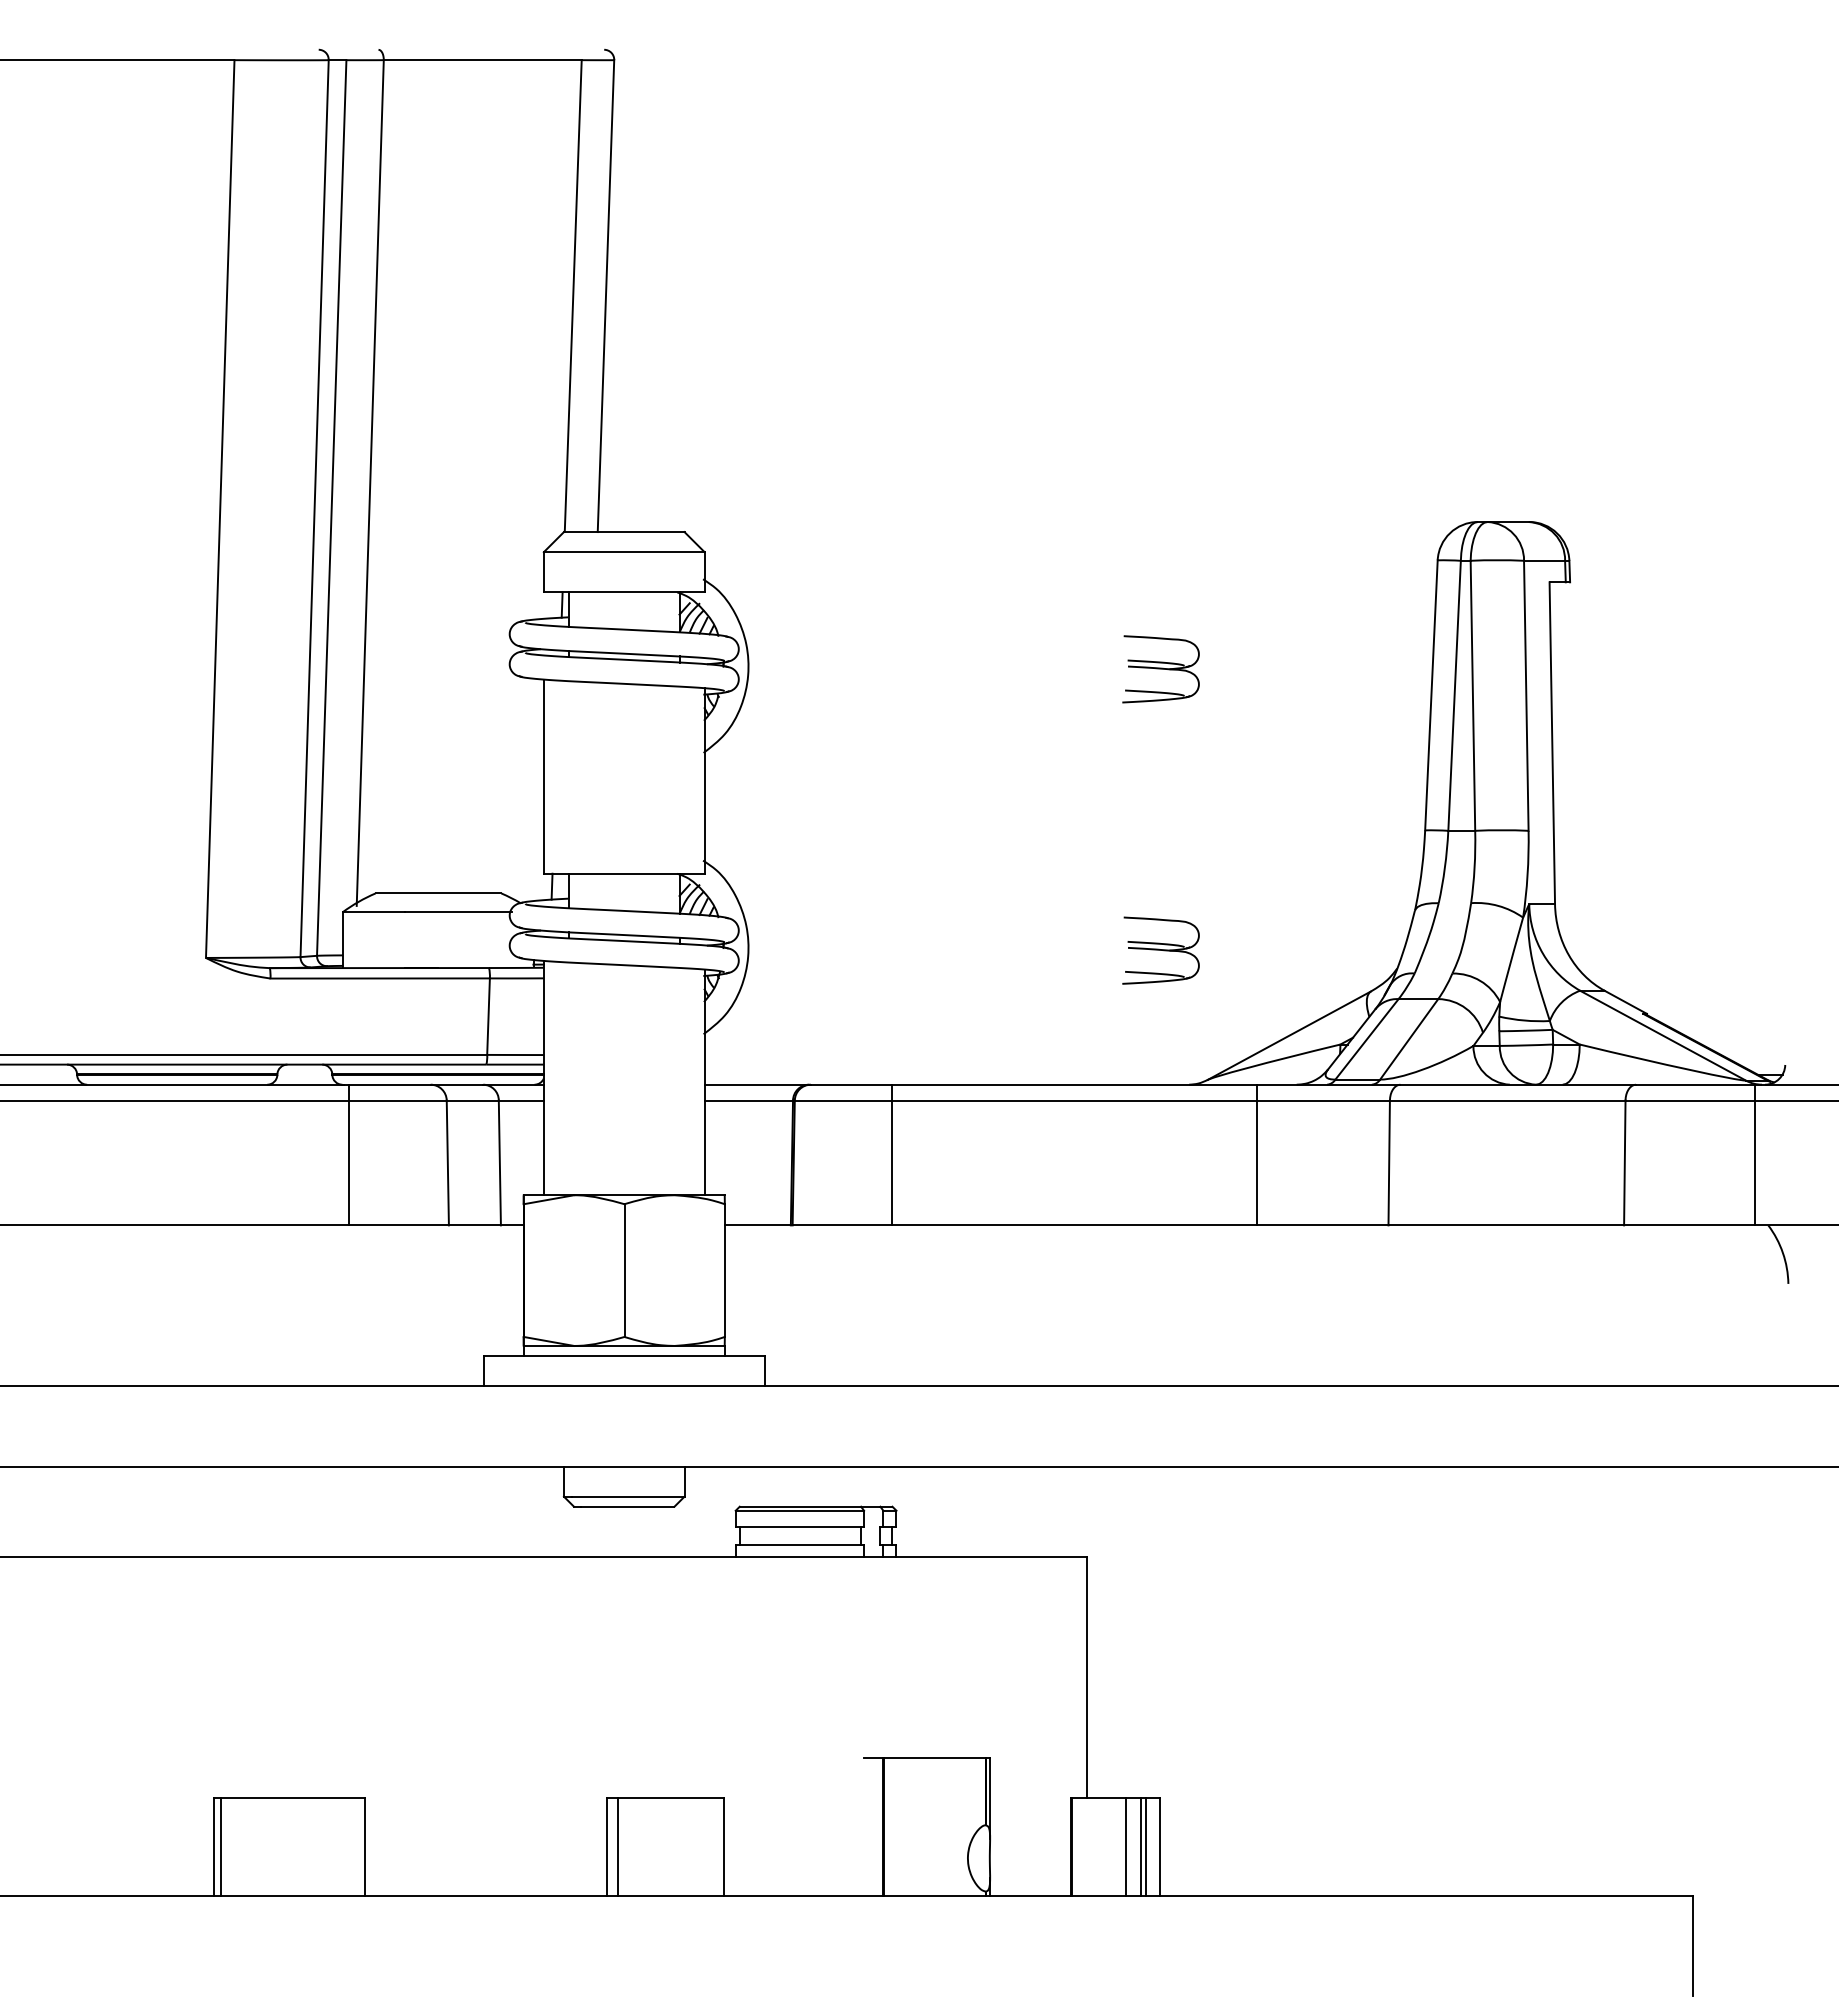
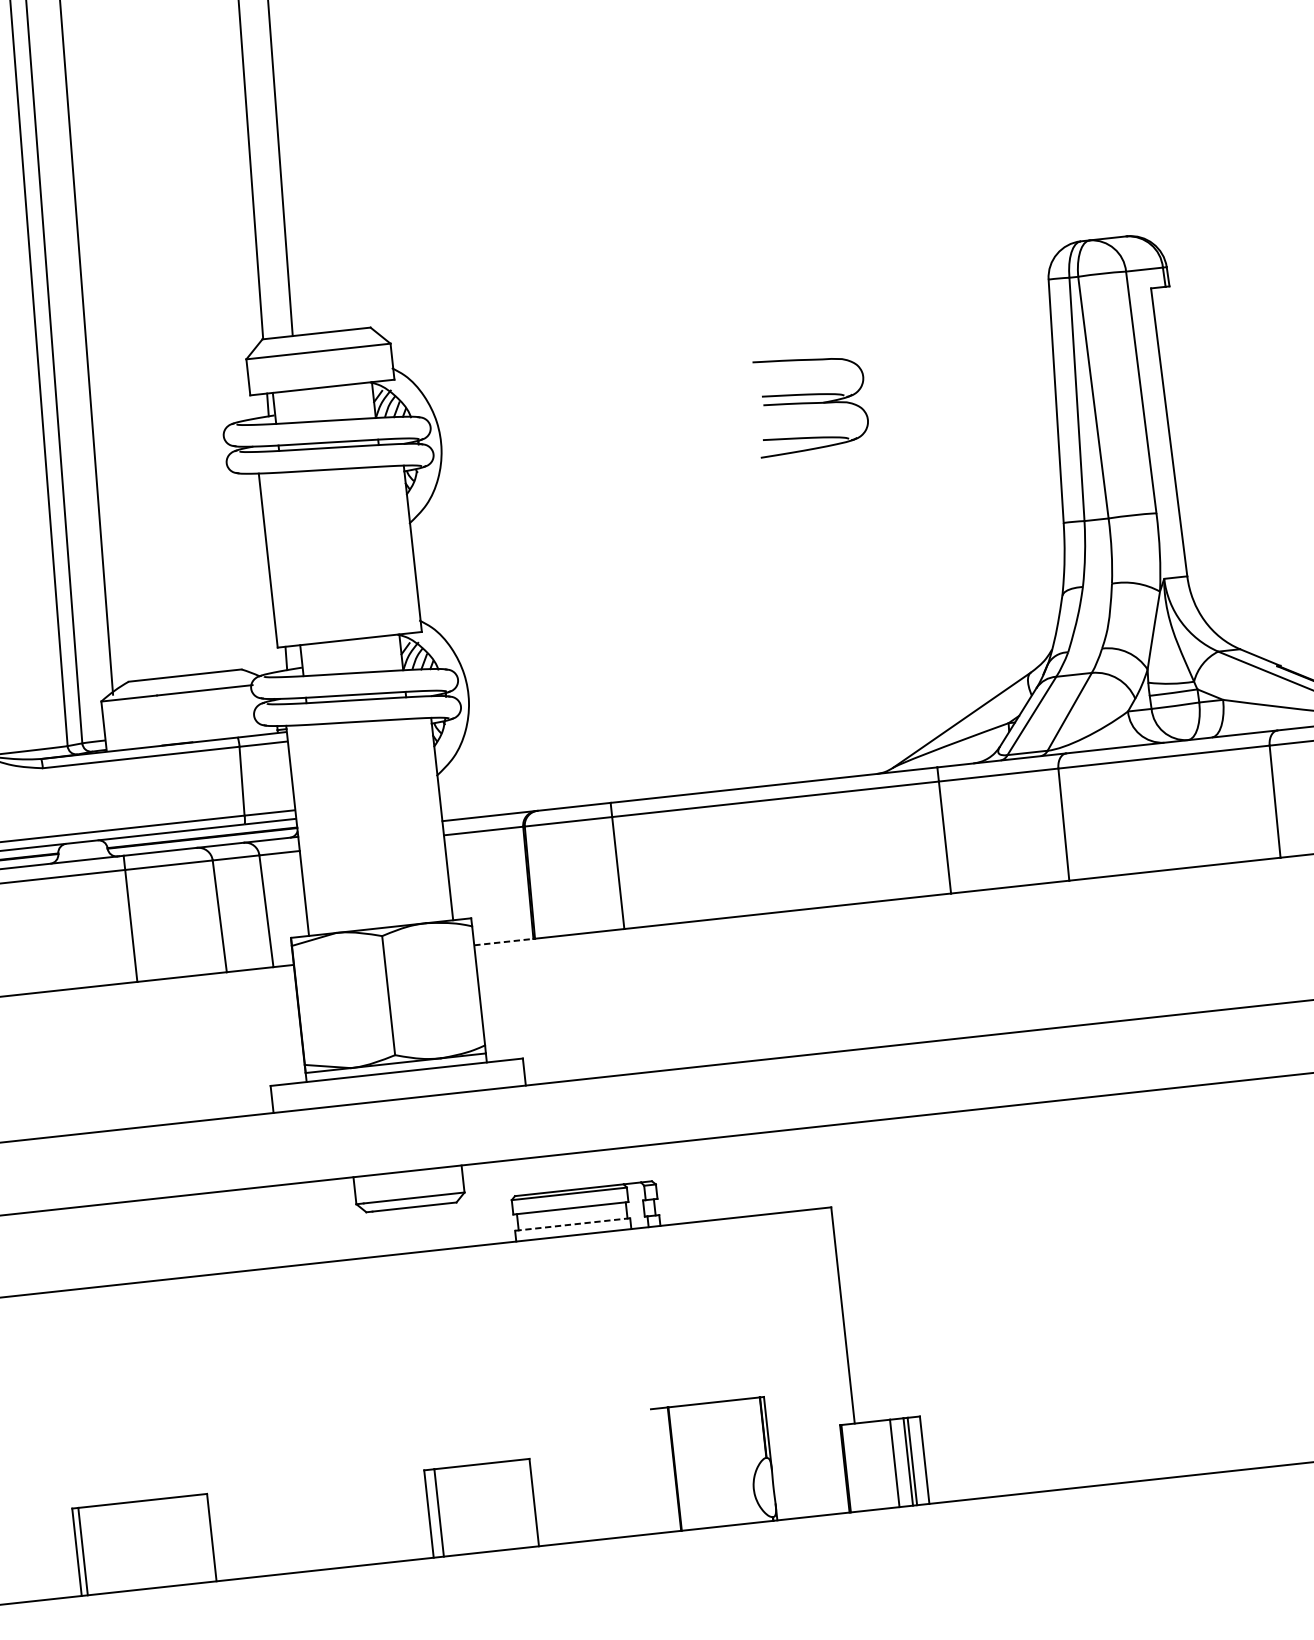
part: (1160, 669) -> (810, 404), size x1.6
part: (1160, 950) -> (838, 656), removed
line: (758, 1225) -> (504, 942), solid -> dashed
line: (799, 1544) -> (572, 1224), solid -> dashed

